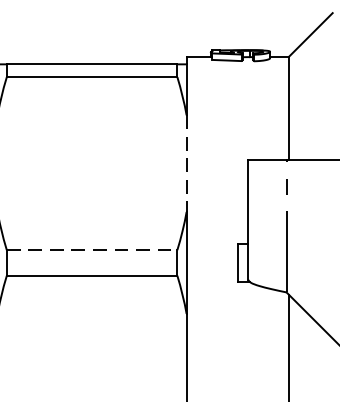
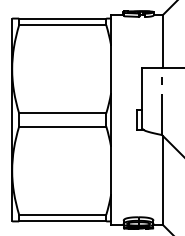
line: (185, 164) -> (110, 69), dashed -> solid
line: (91, 250) -> (62, 113), dashed -> solid

